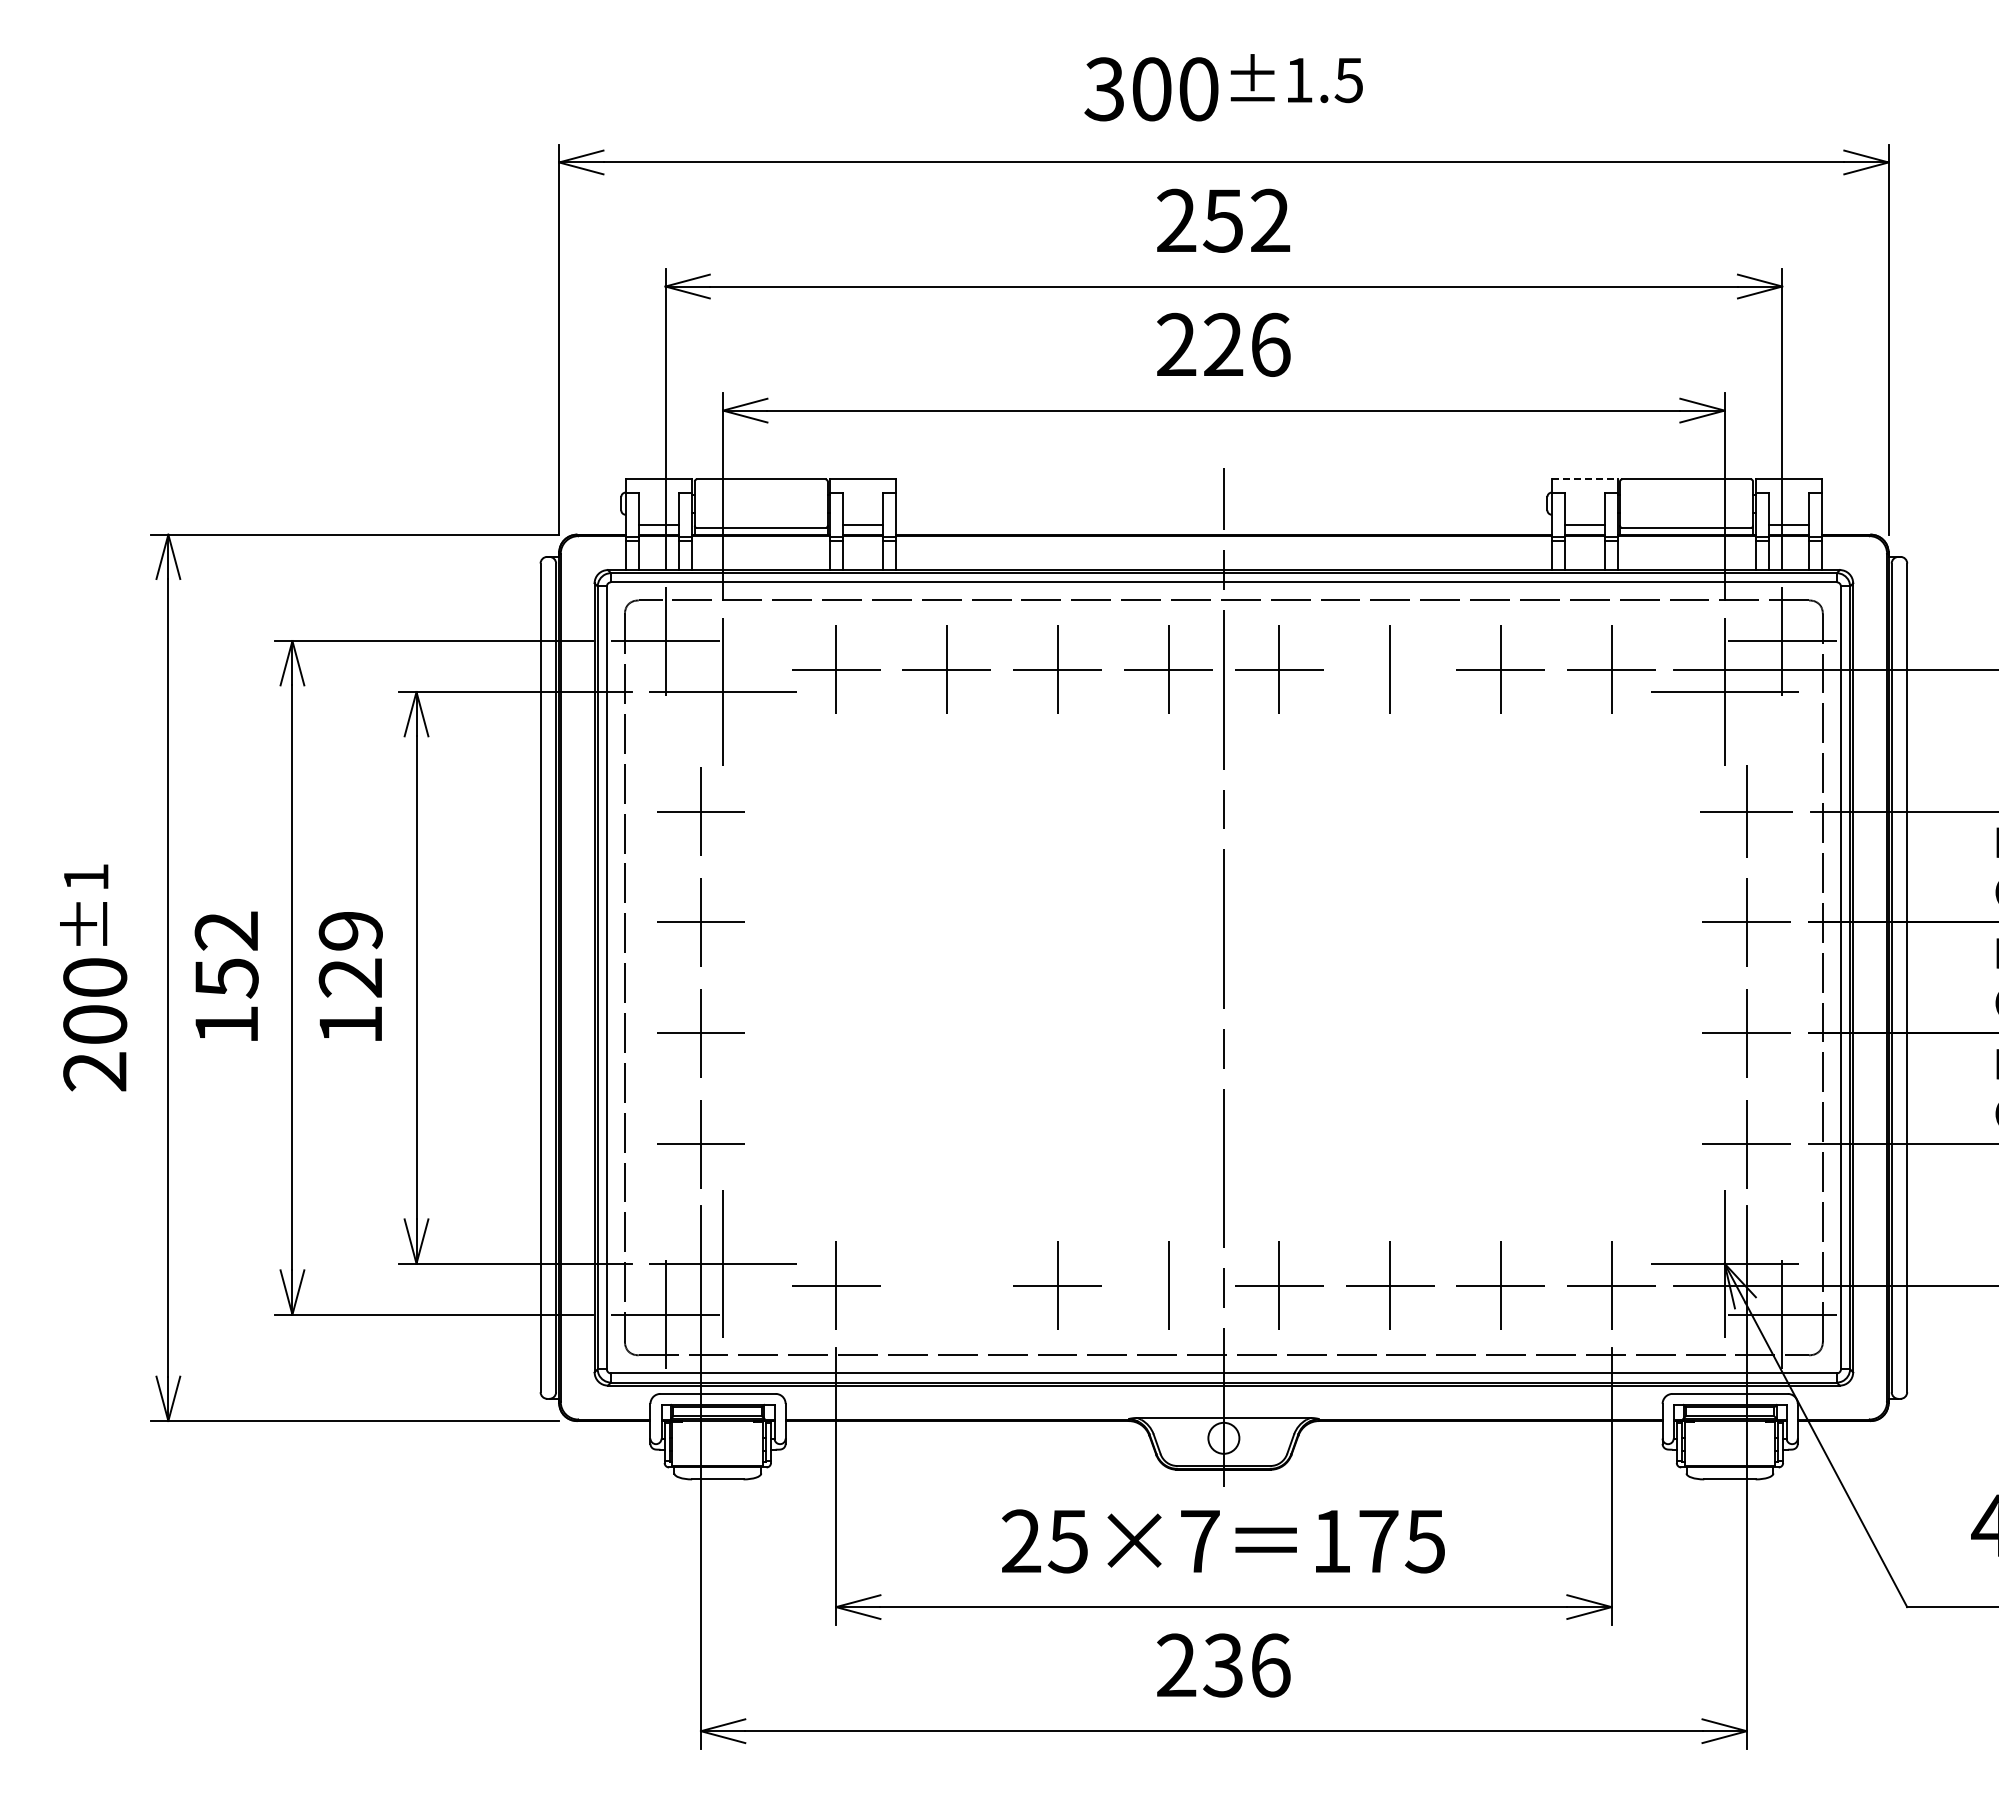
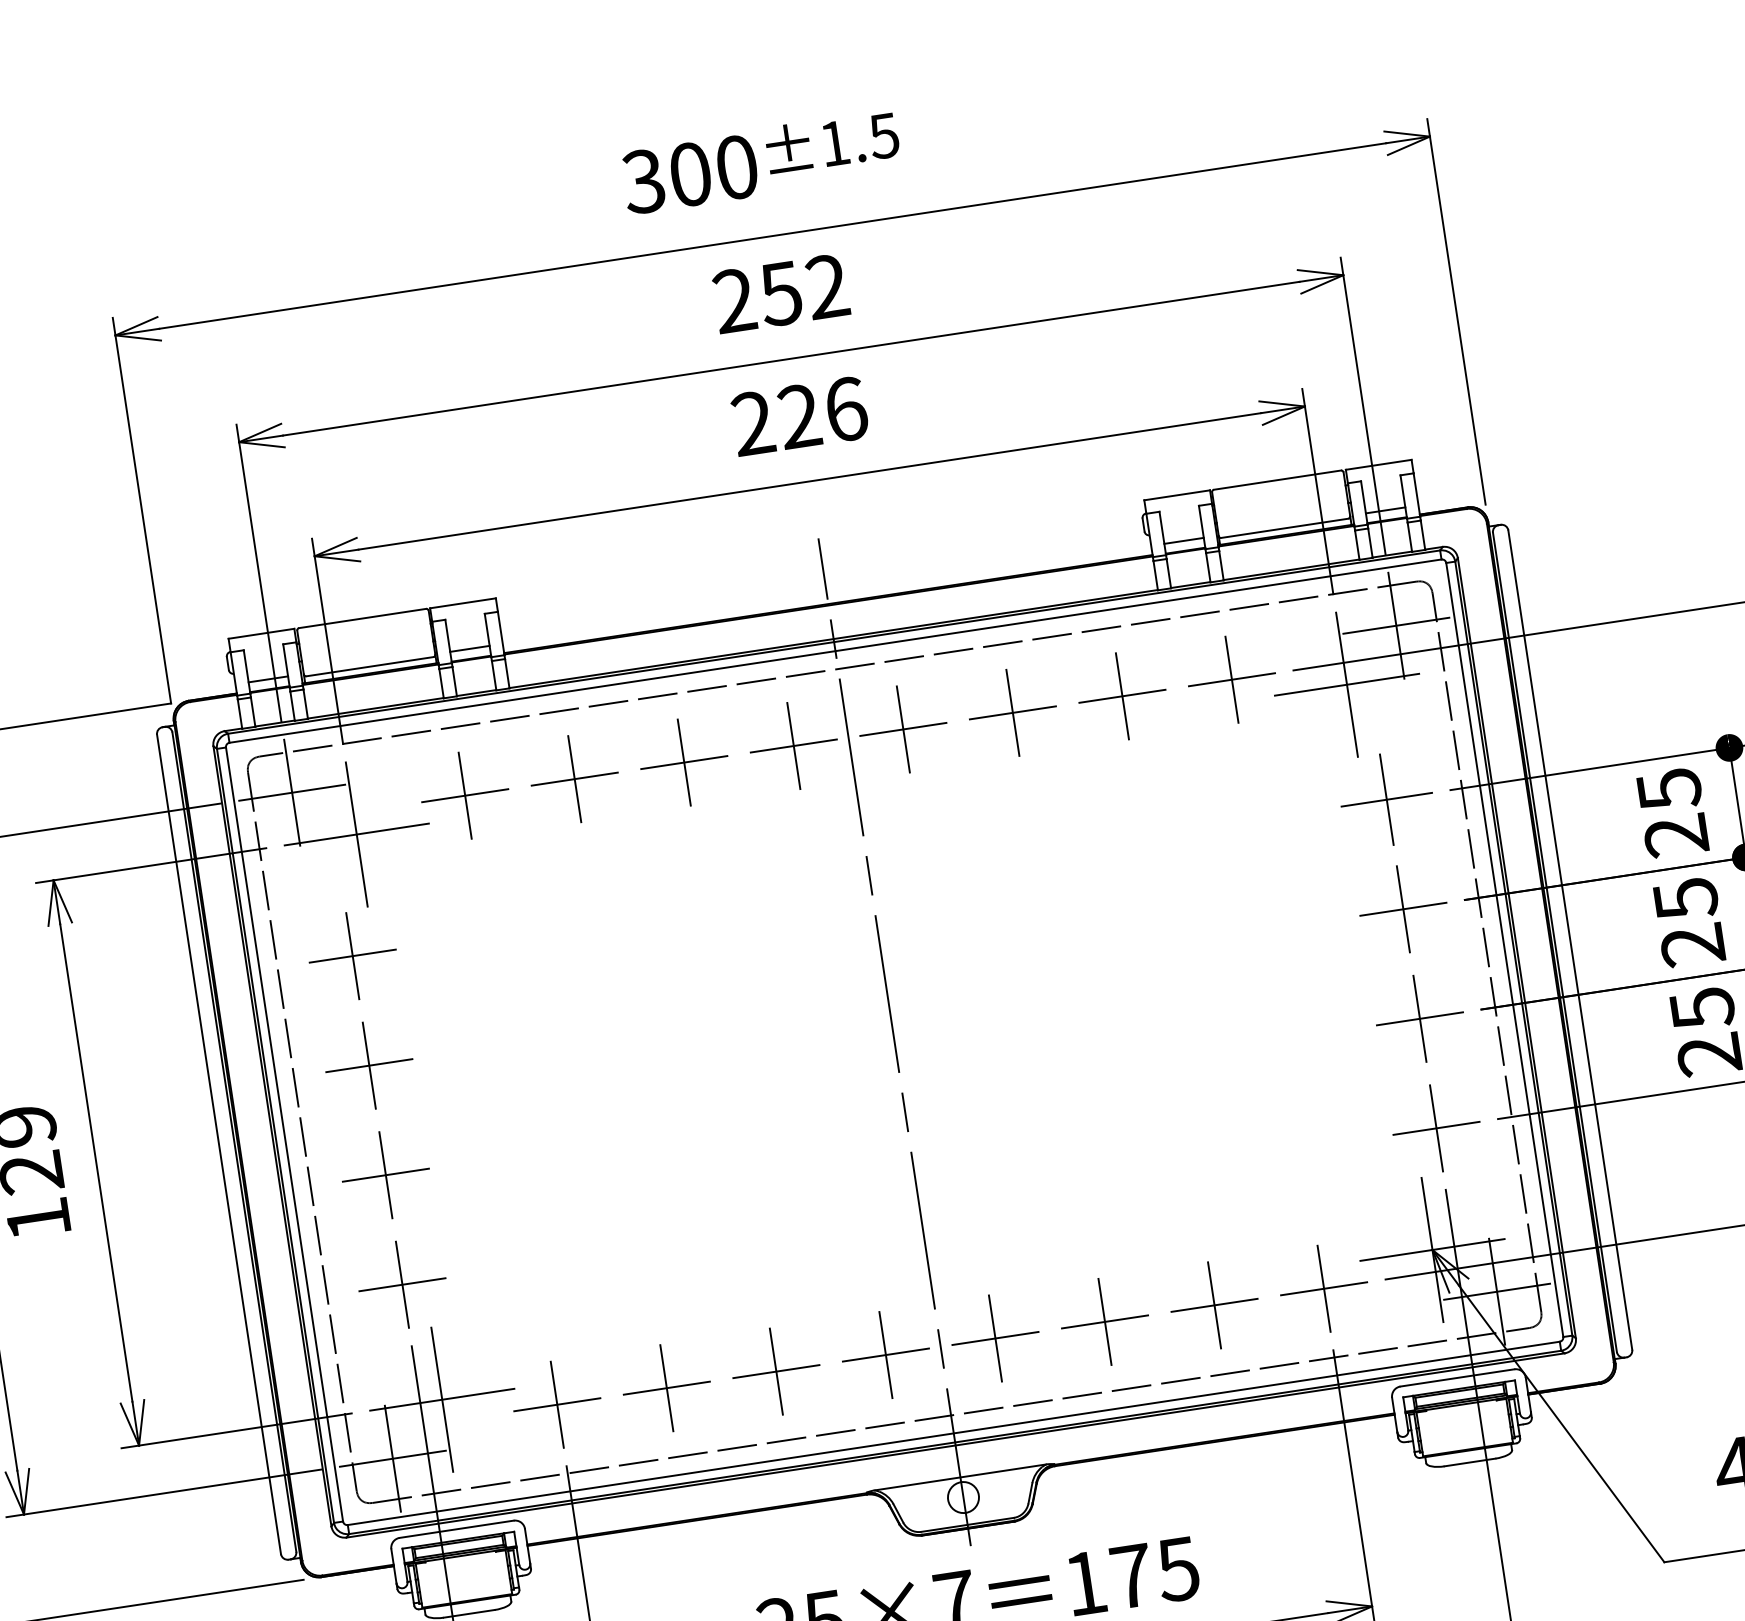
line: (1585, 479) -> (1177, 495), dashed -> solid
line: (1389, 669) -> (1012, 712), added
part: (946, 1285) -> (666, 1387), added
line: (1168, 1285) -> (885, 1354), added

